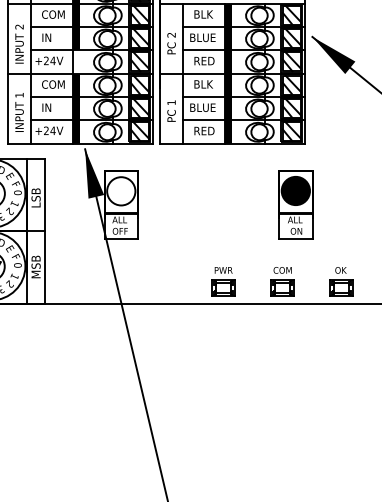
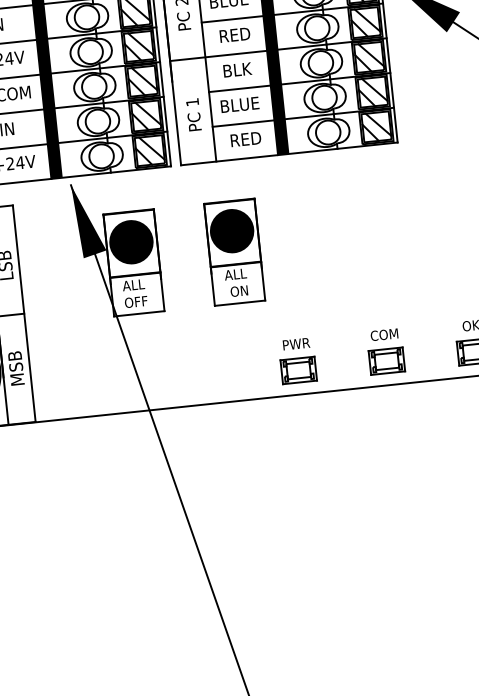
fill: (76, 61) -> (44, 55), added
fill: (121, 191) -> (131, 242), added
part: (295, 204) -> (233, 251), moved

